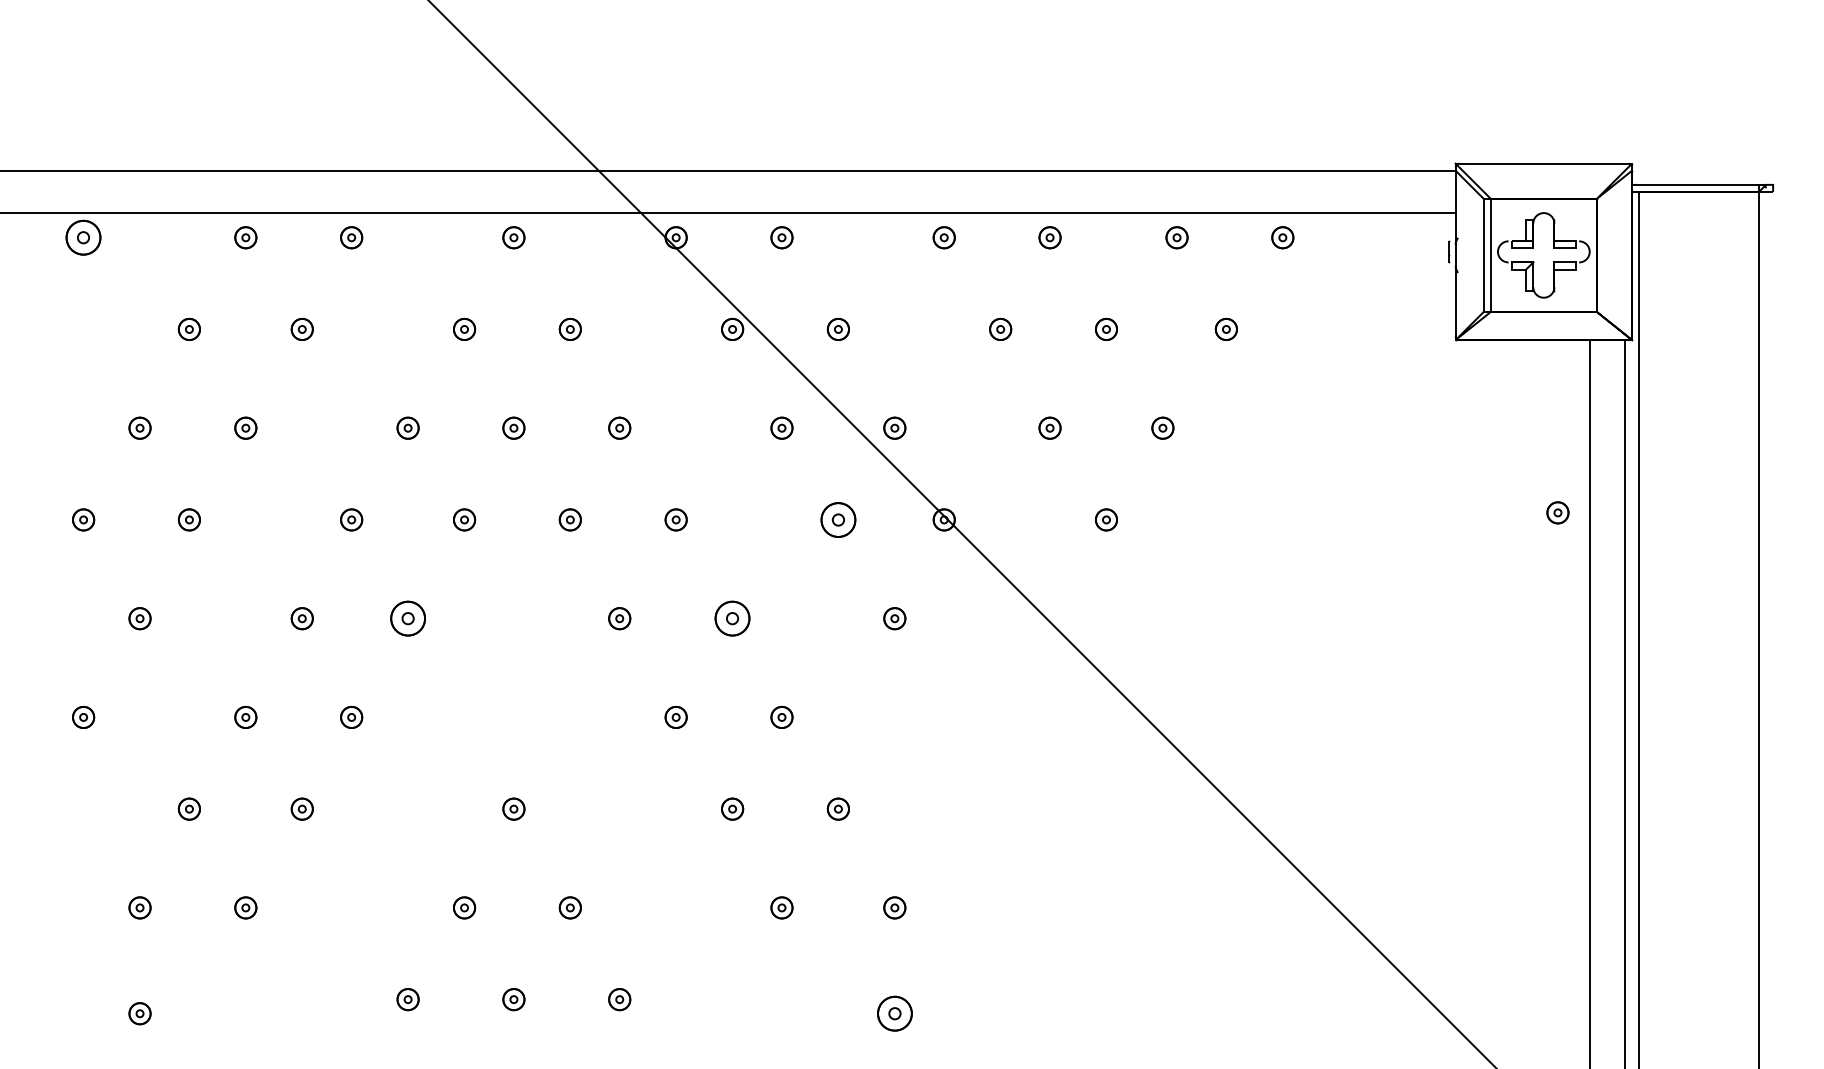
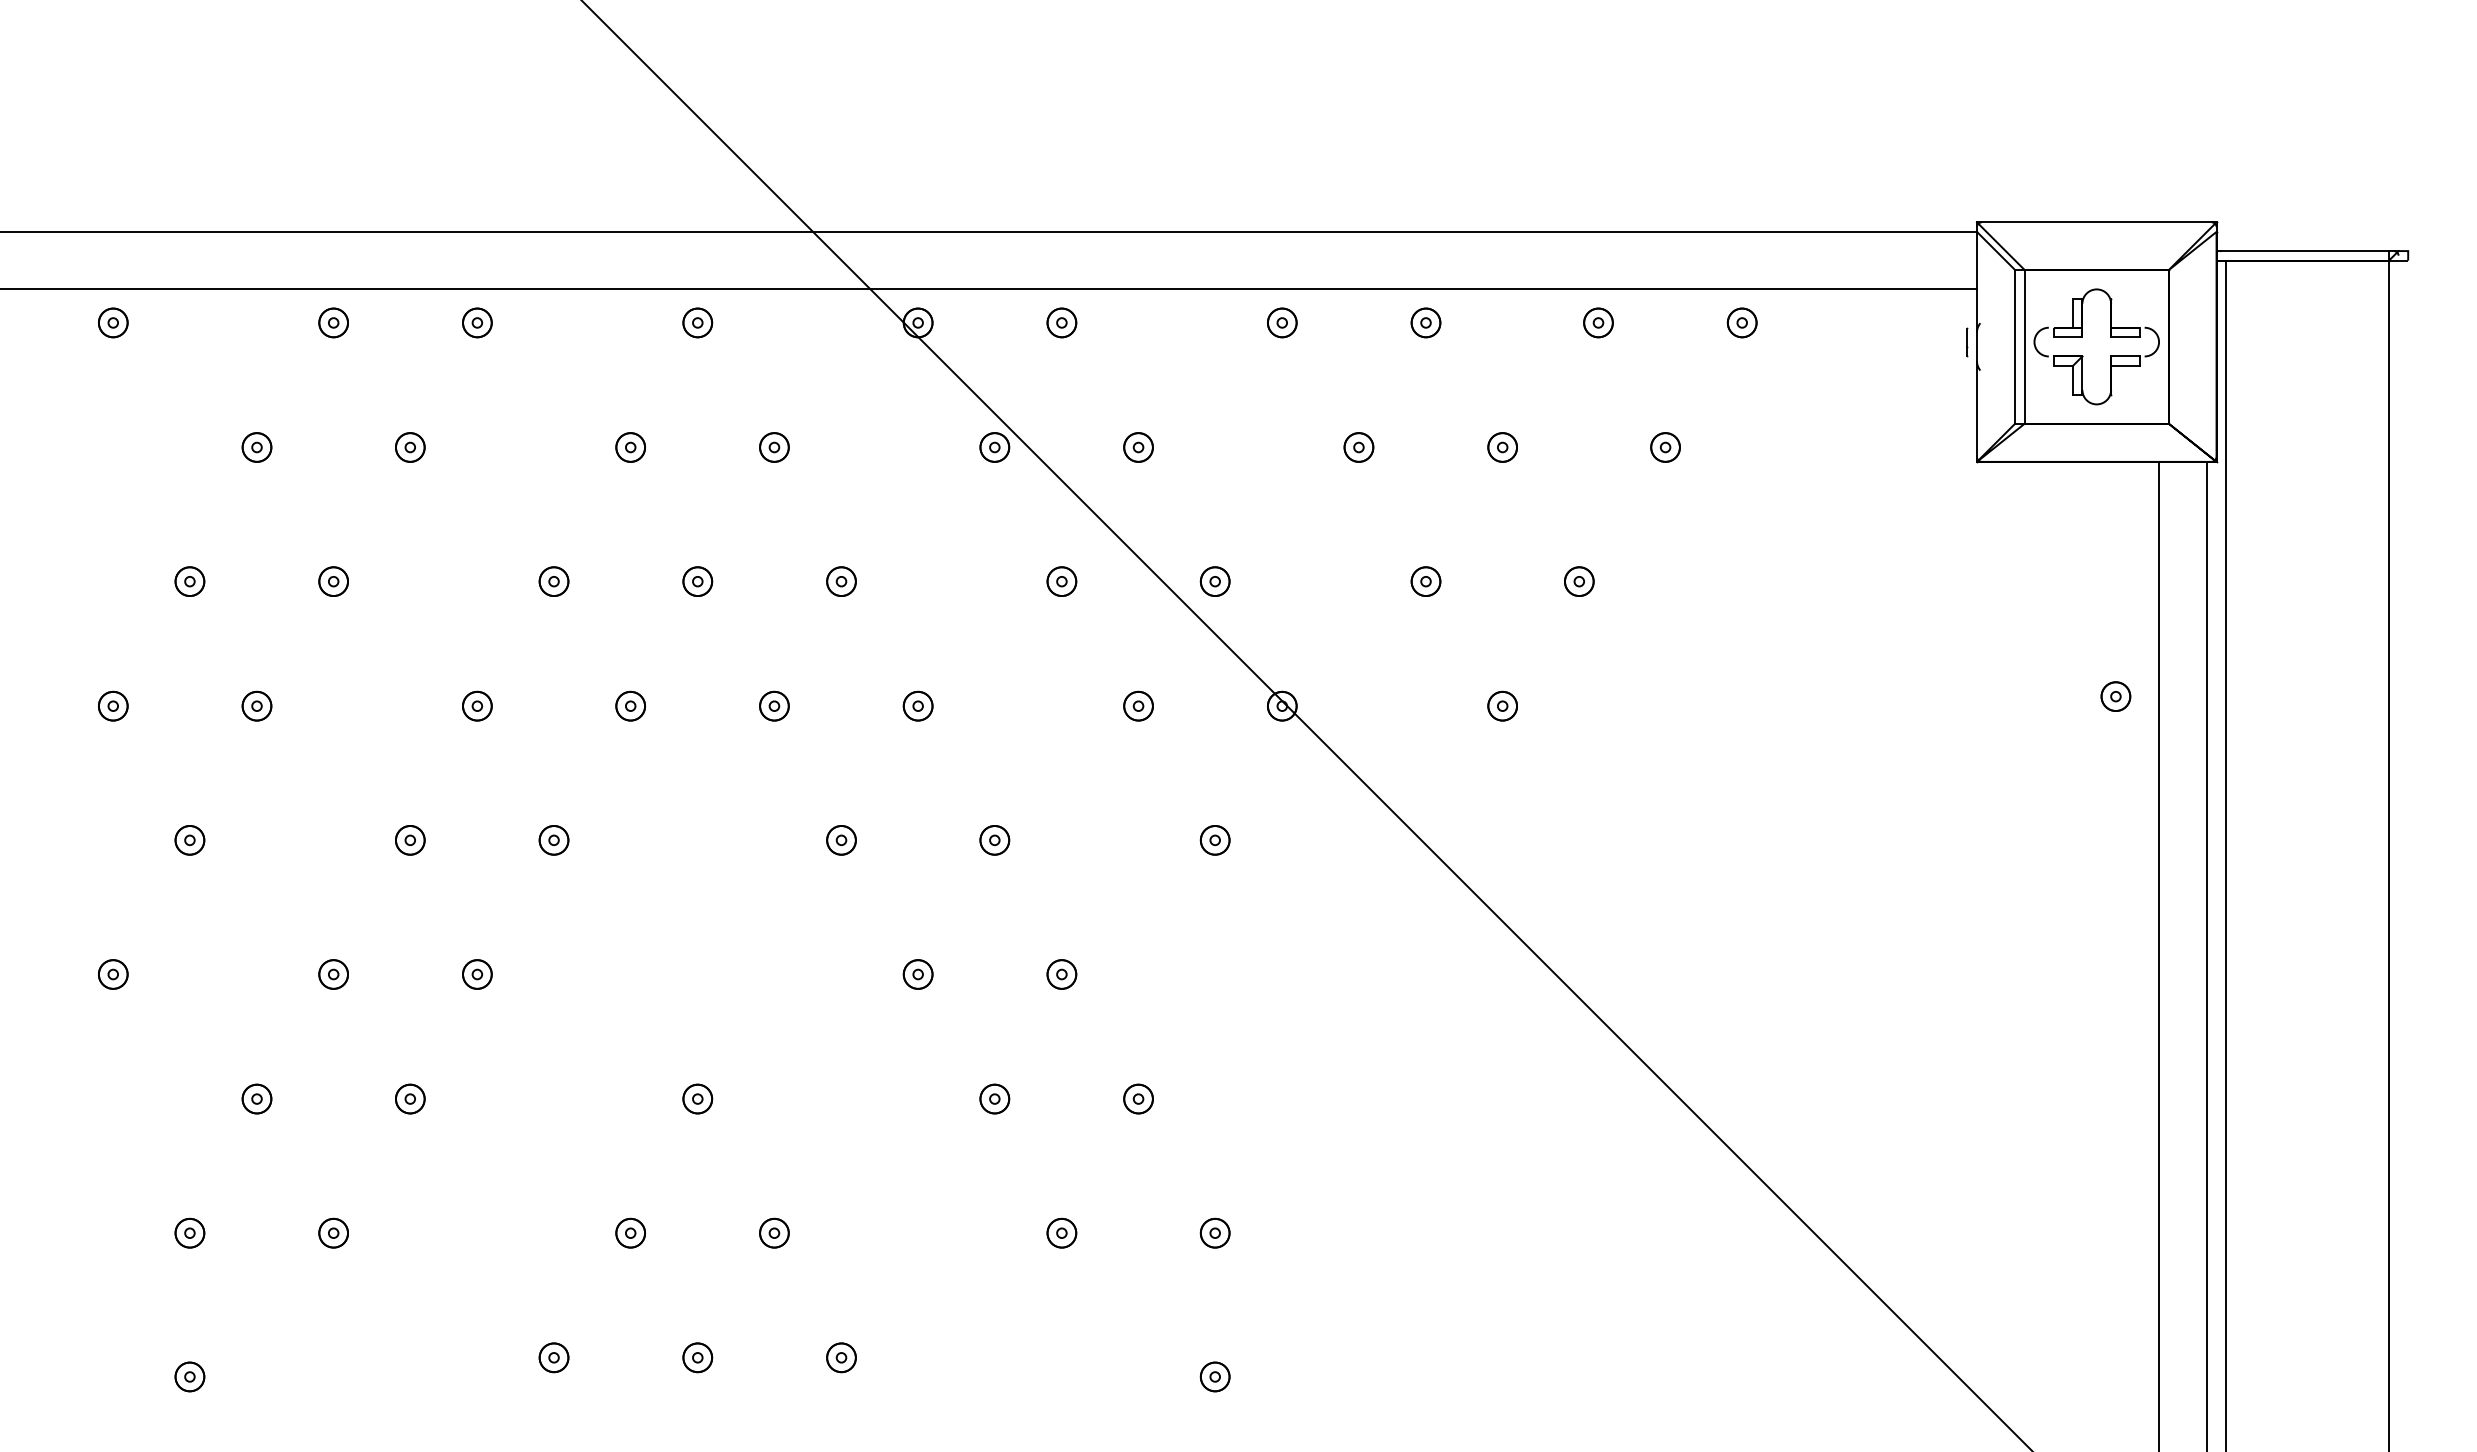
part: (83, 237) -> (113, 322), size x0.62
part: (838, 519) -> (1138, 705), size x0.62
part: (407, 618) -> (553, 840), size x0.62
part: (732, 618) -> (994, 840), size x0.62
part: (894, 1013) -> (1214, 1376), size x0.62

